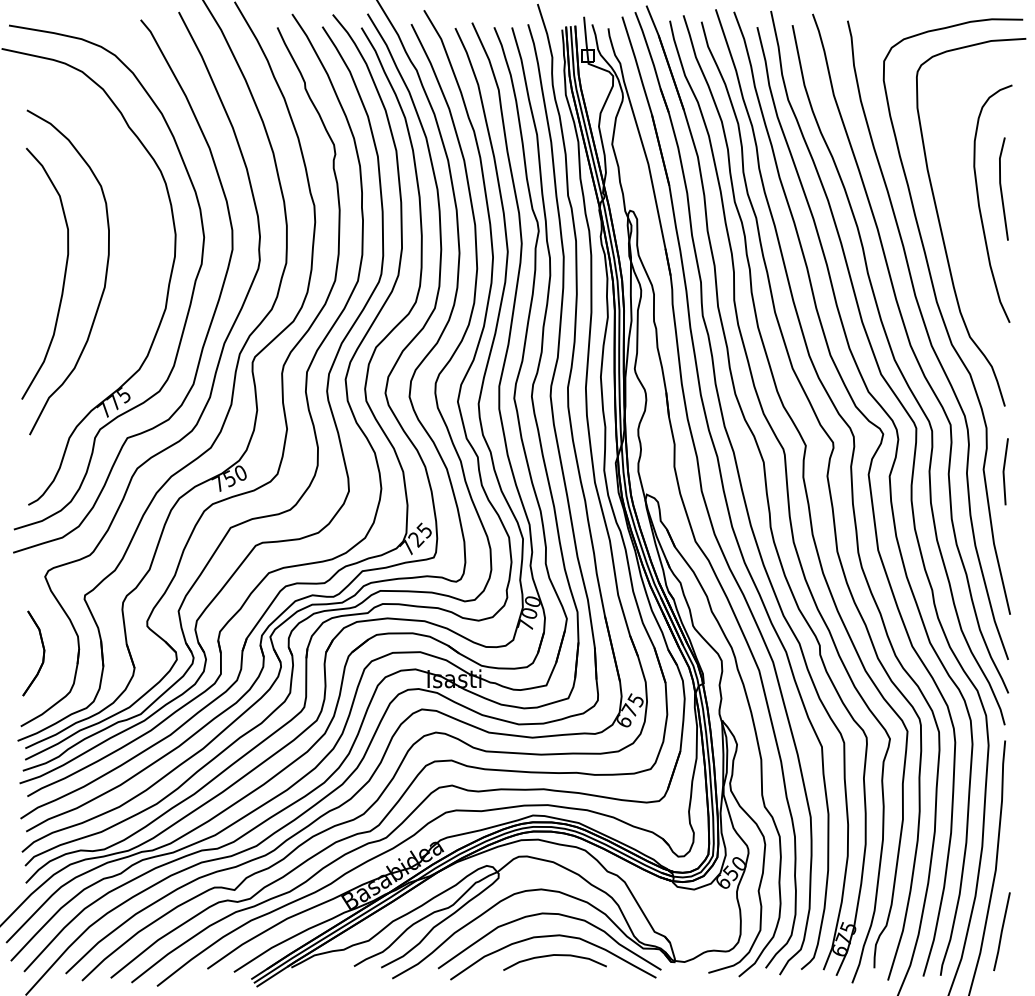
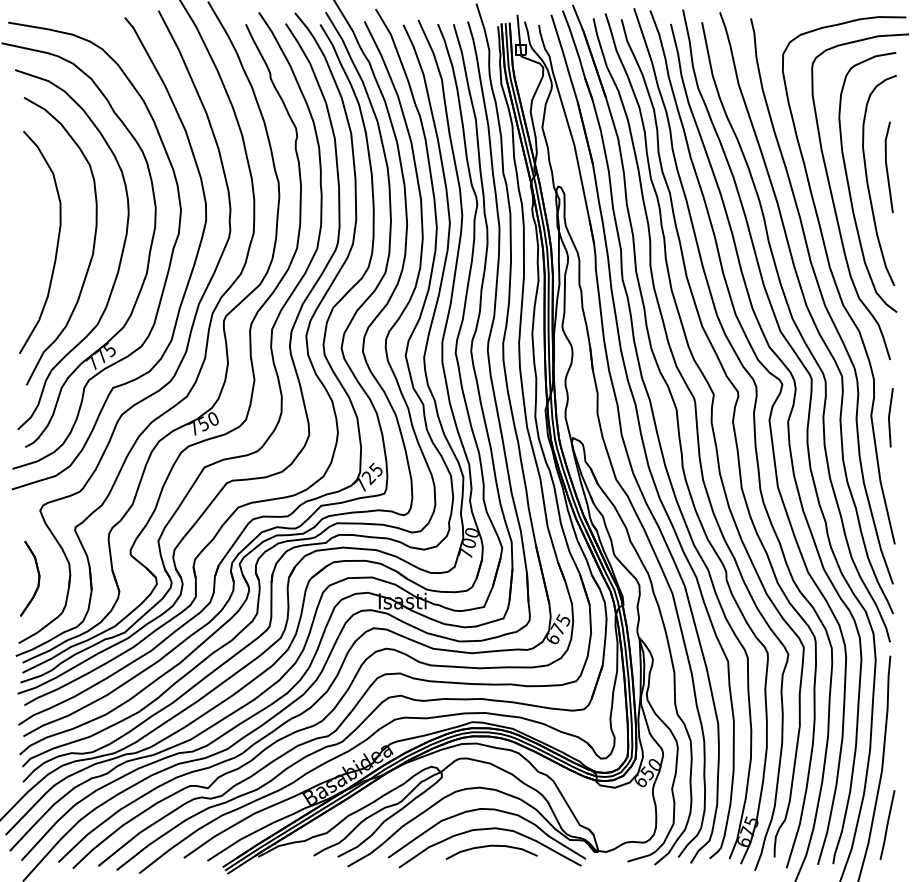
part: (959, 208) -> (849, 184), added
curve: (134, 294) -> (119, 260), added

